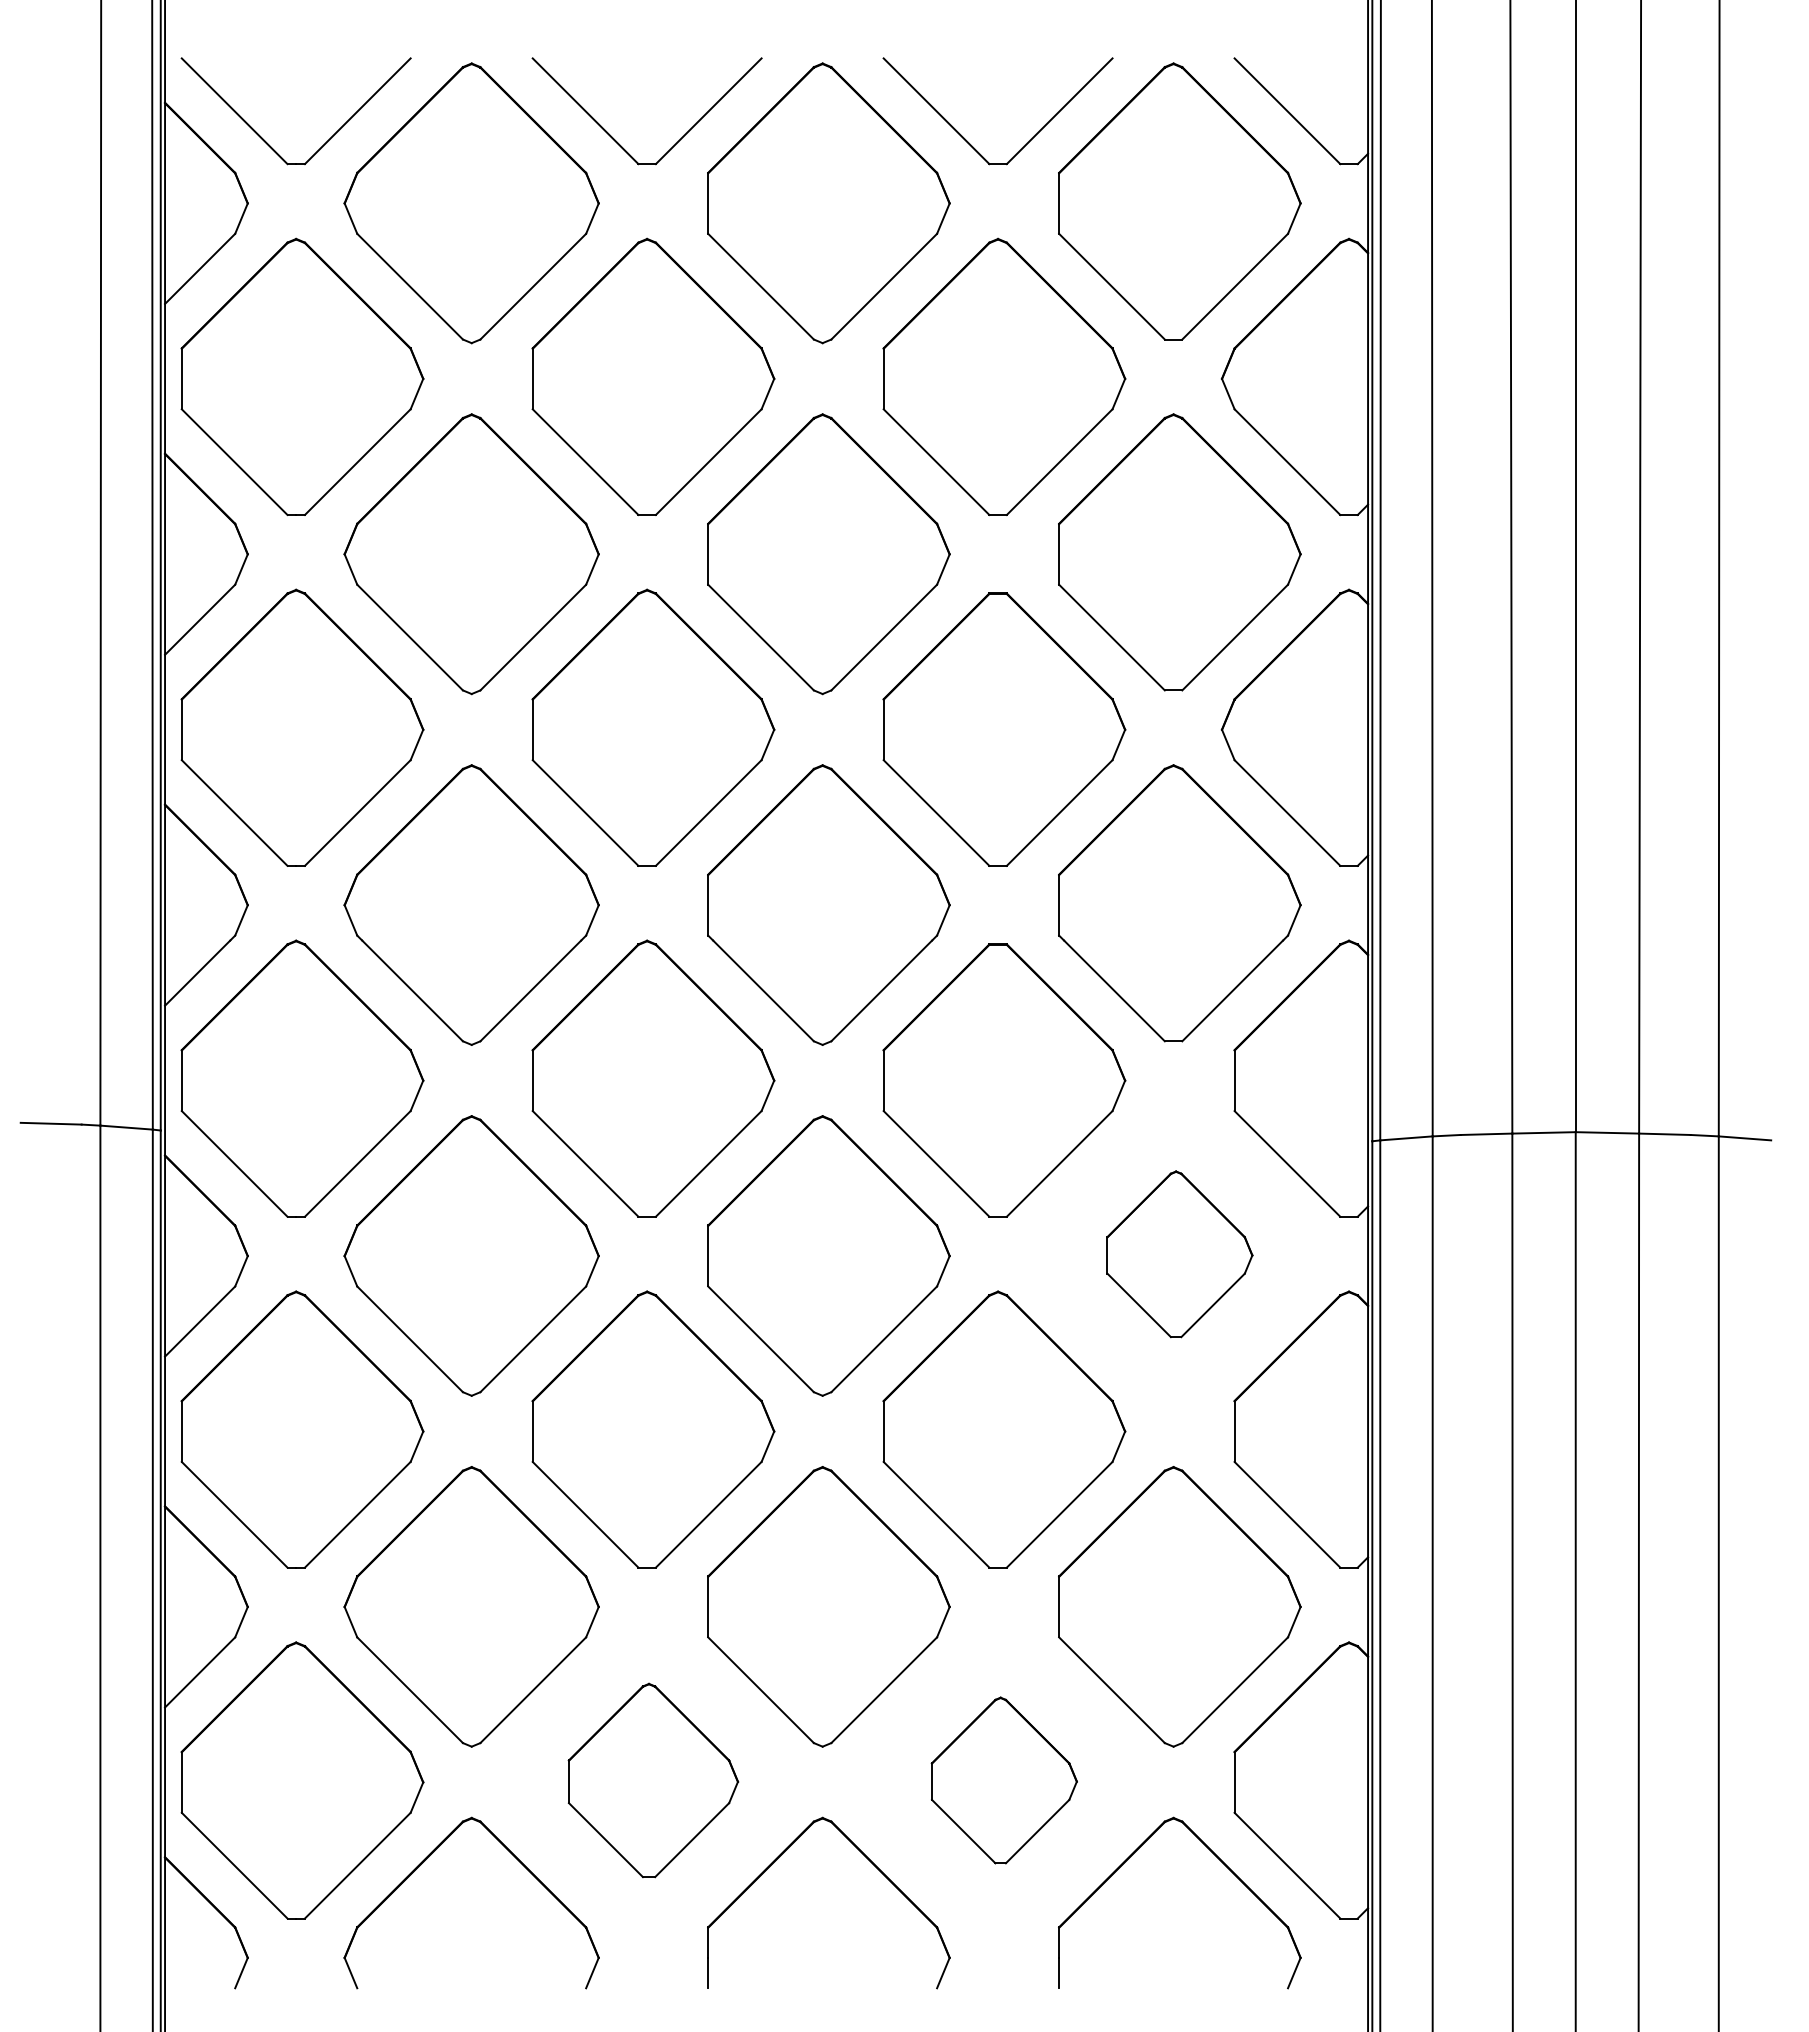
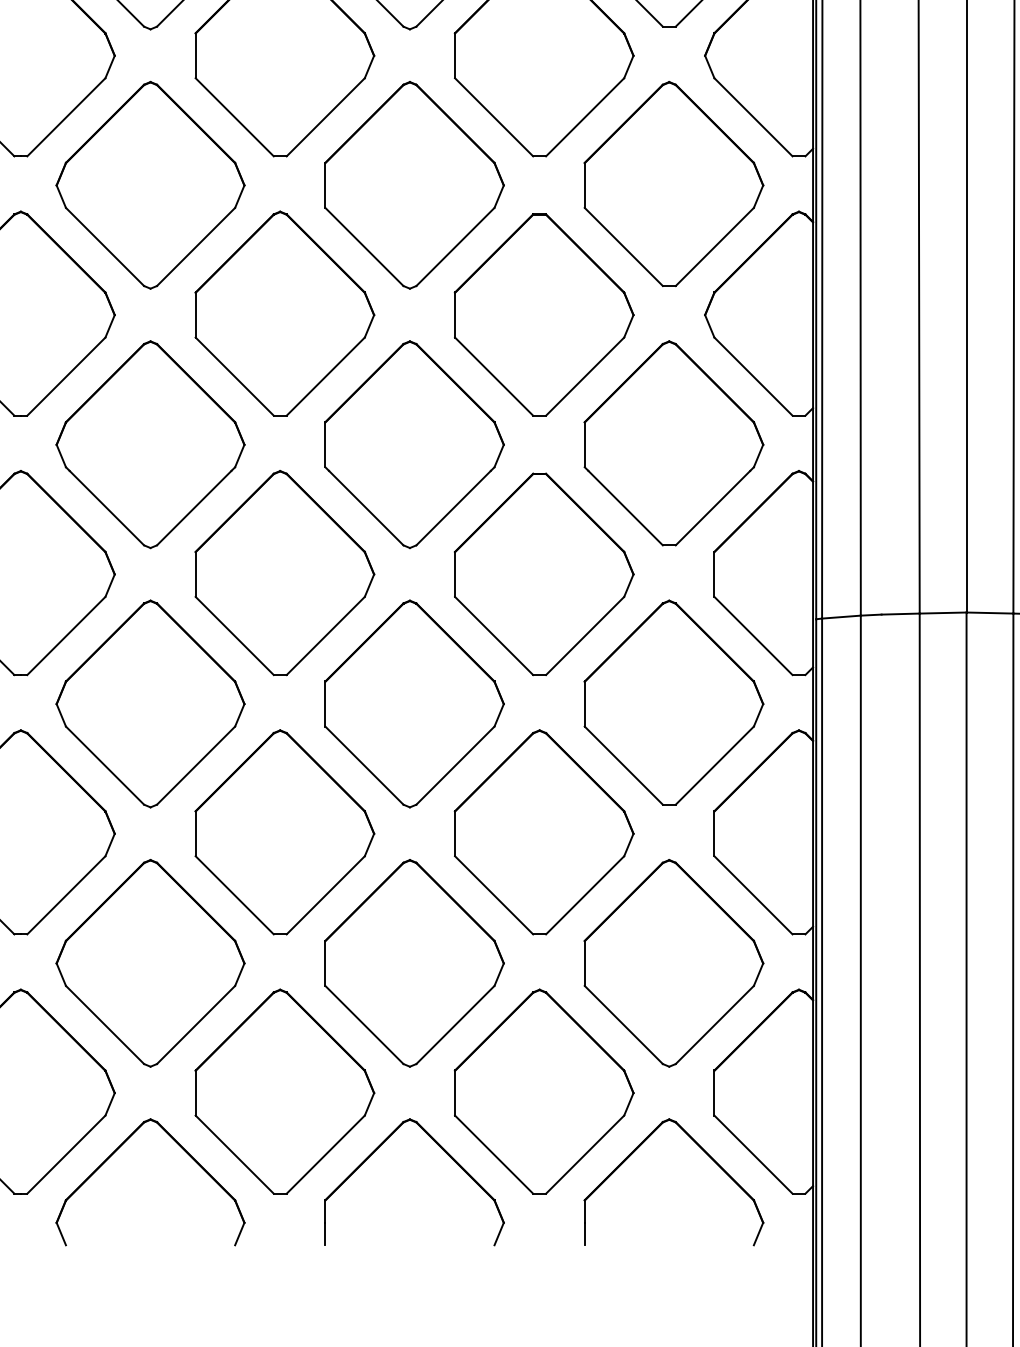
part: (1179, 1254) -> (673, 702), size x1.67
part: (653, 1780) -> (284, 1091), size x1.43
part: (1004, 1780) -> (544, 1091), size x1.67

